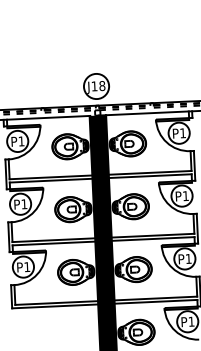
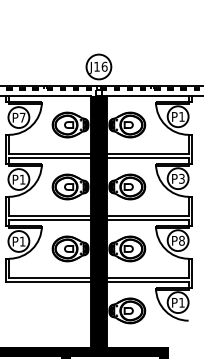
text: (102, 85) -> (104, 66), J18 -> J16
text: (21, 141) -> (22, 117), P1 -> P7
text: (185, 195) -> (181, 178), P1 -> P3
text: (188, 258) -> (181, 240), P1 -> P8

